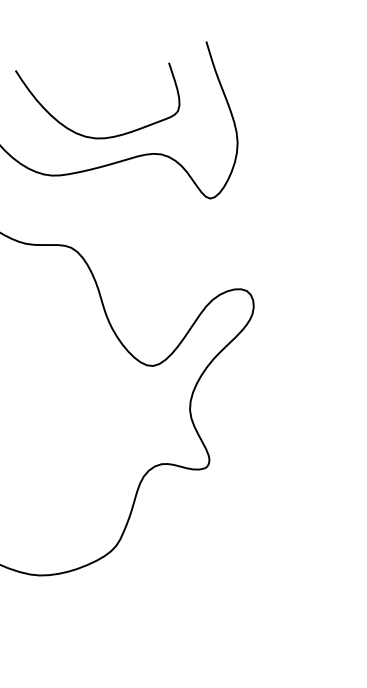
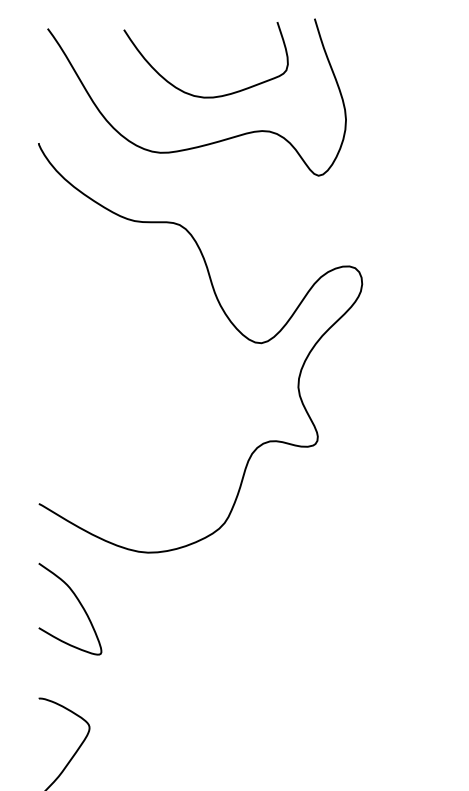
curve: (90, 136) -> (198, 95), moved

